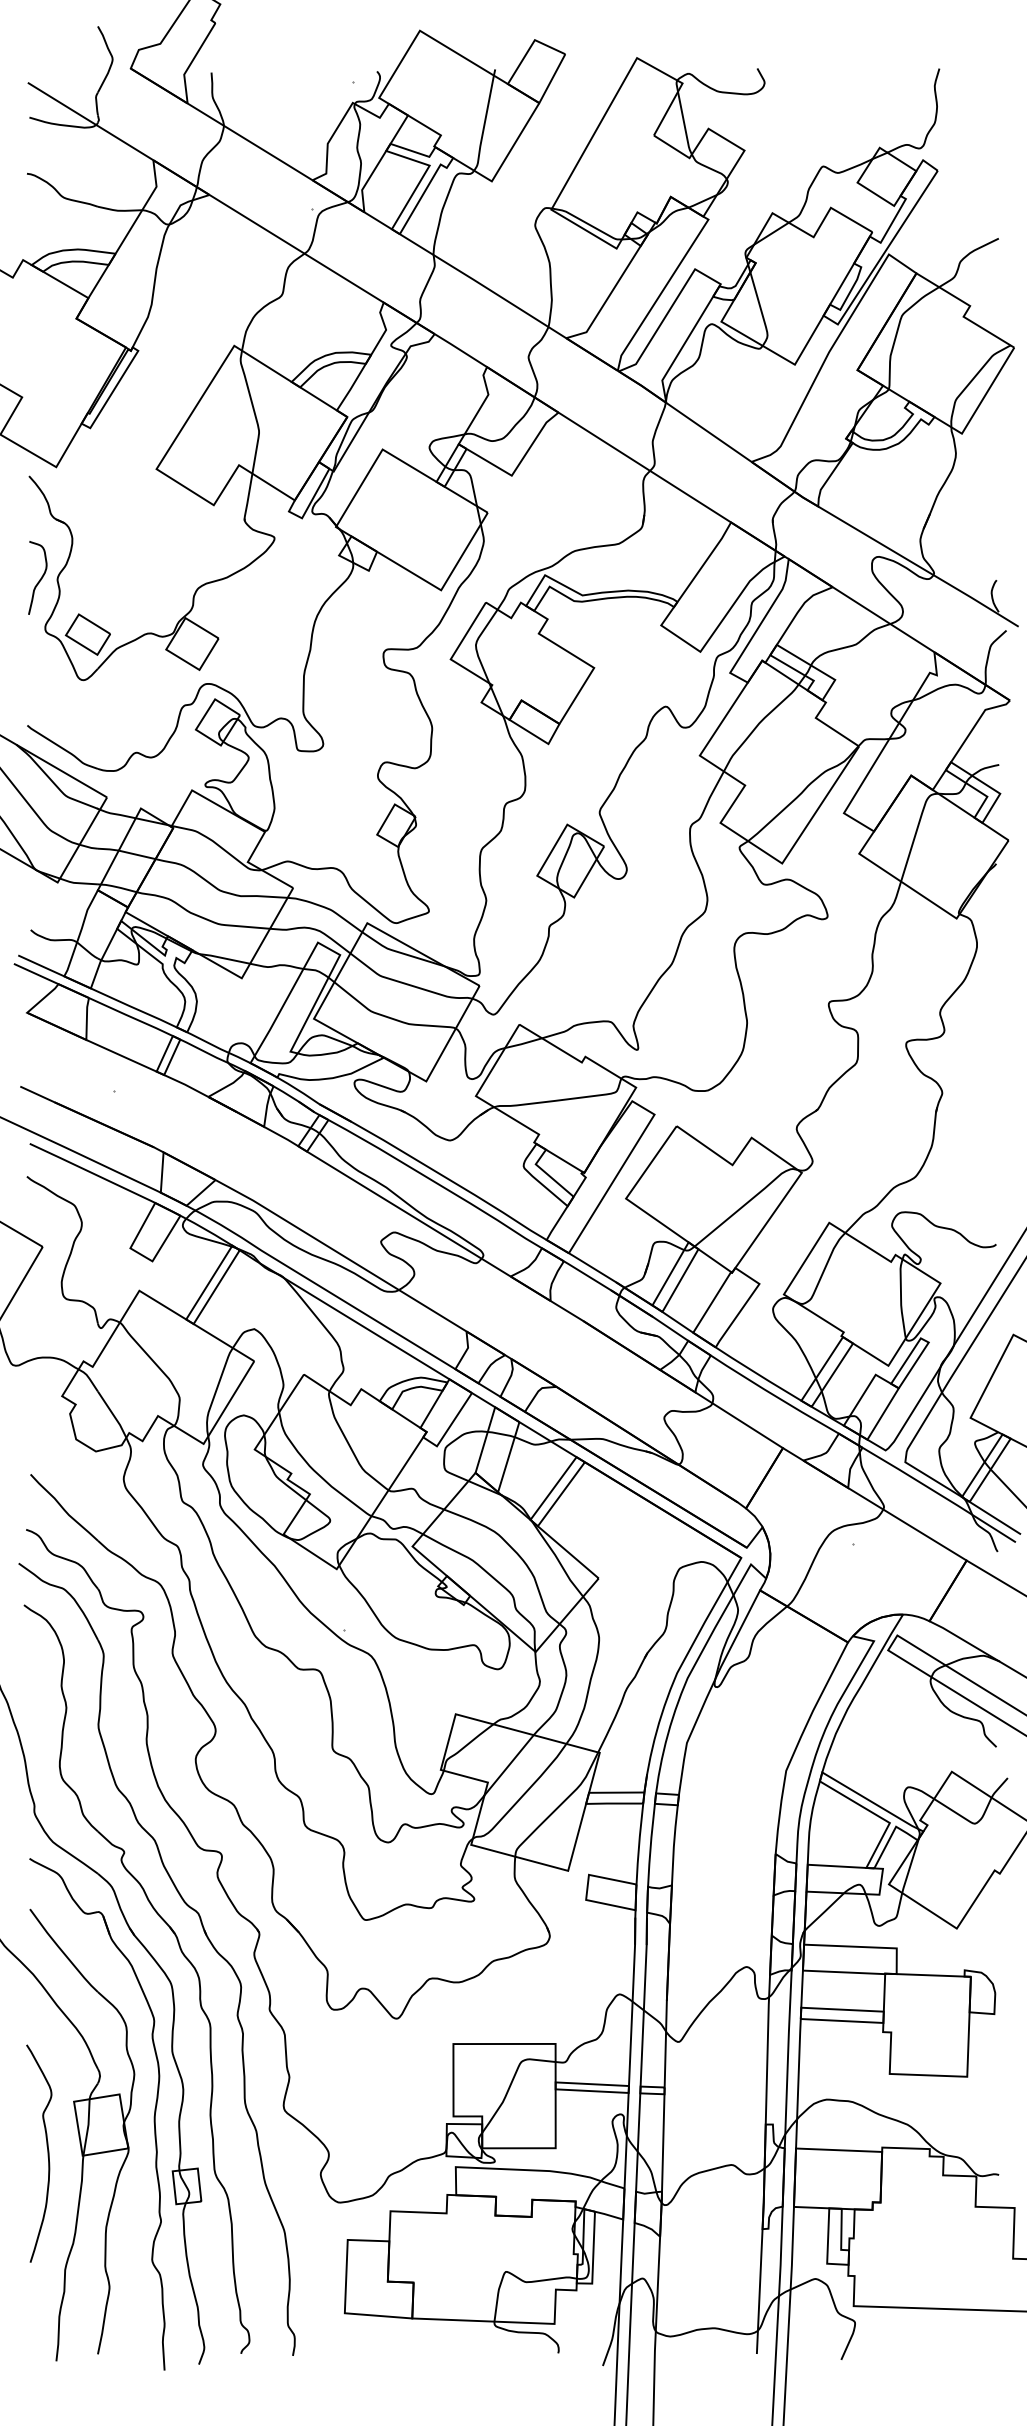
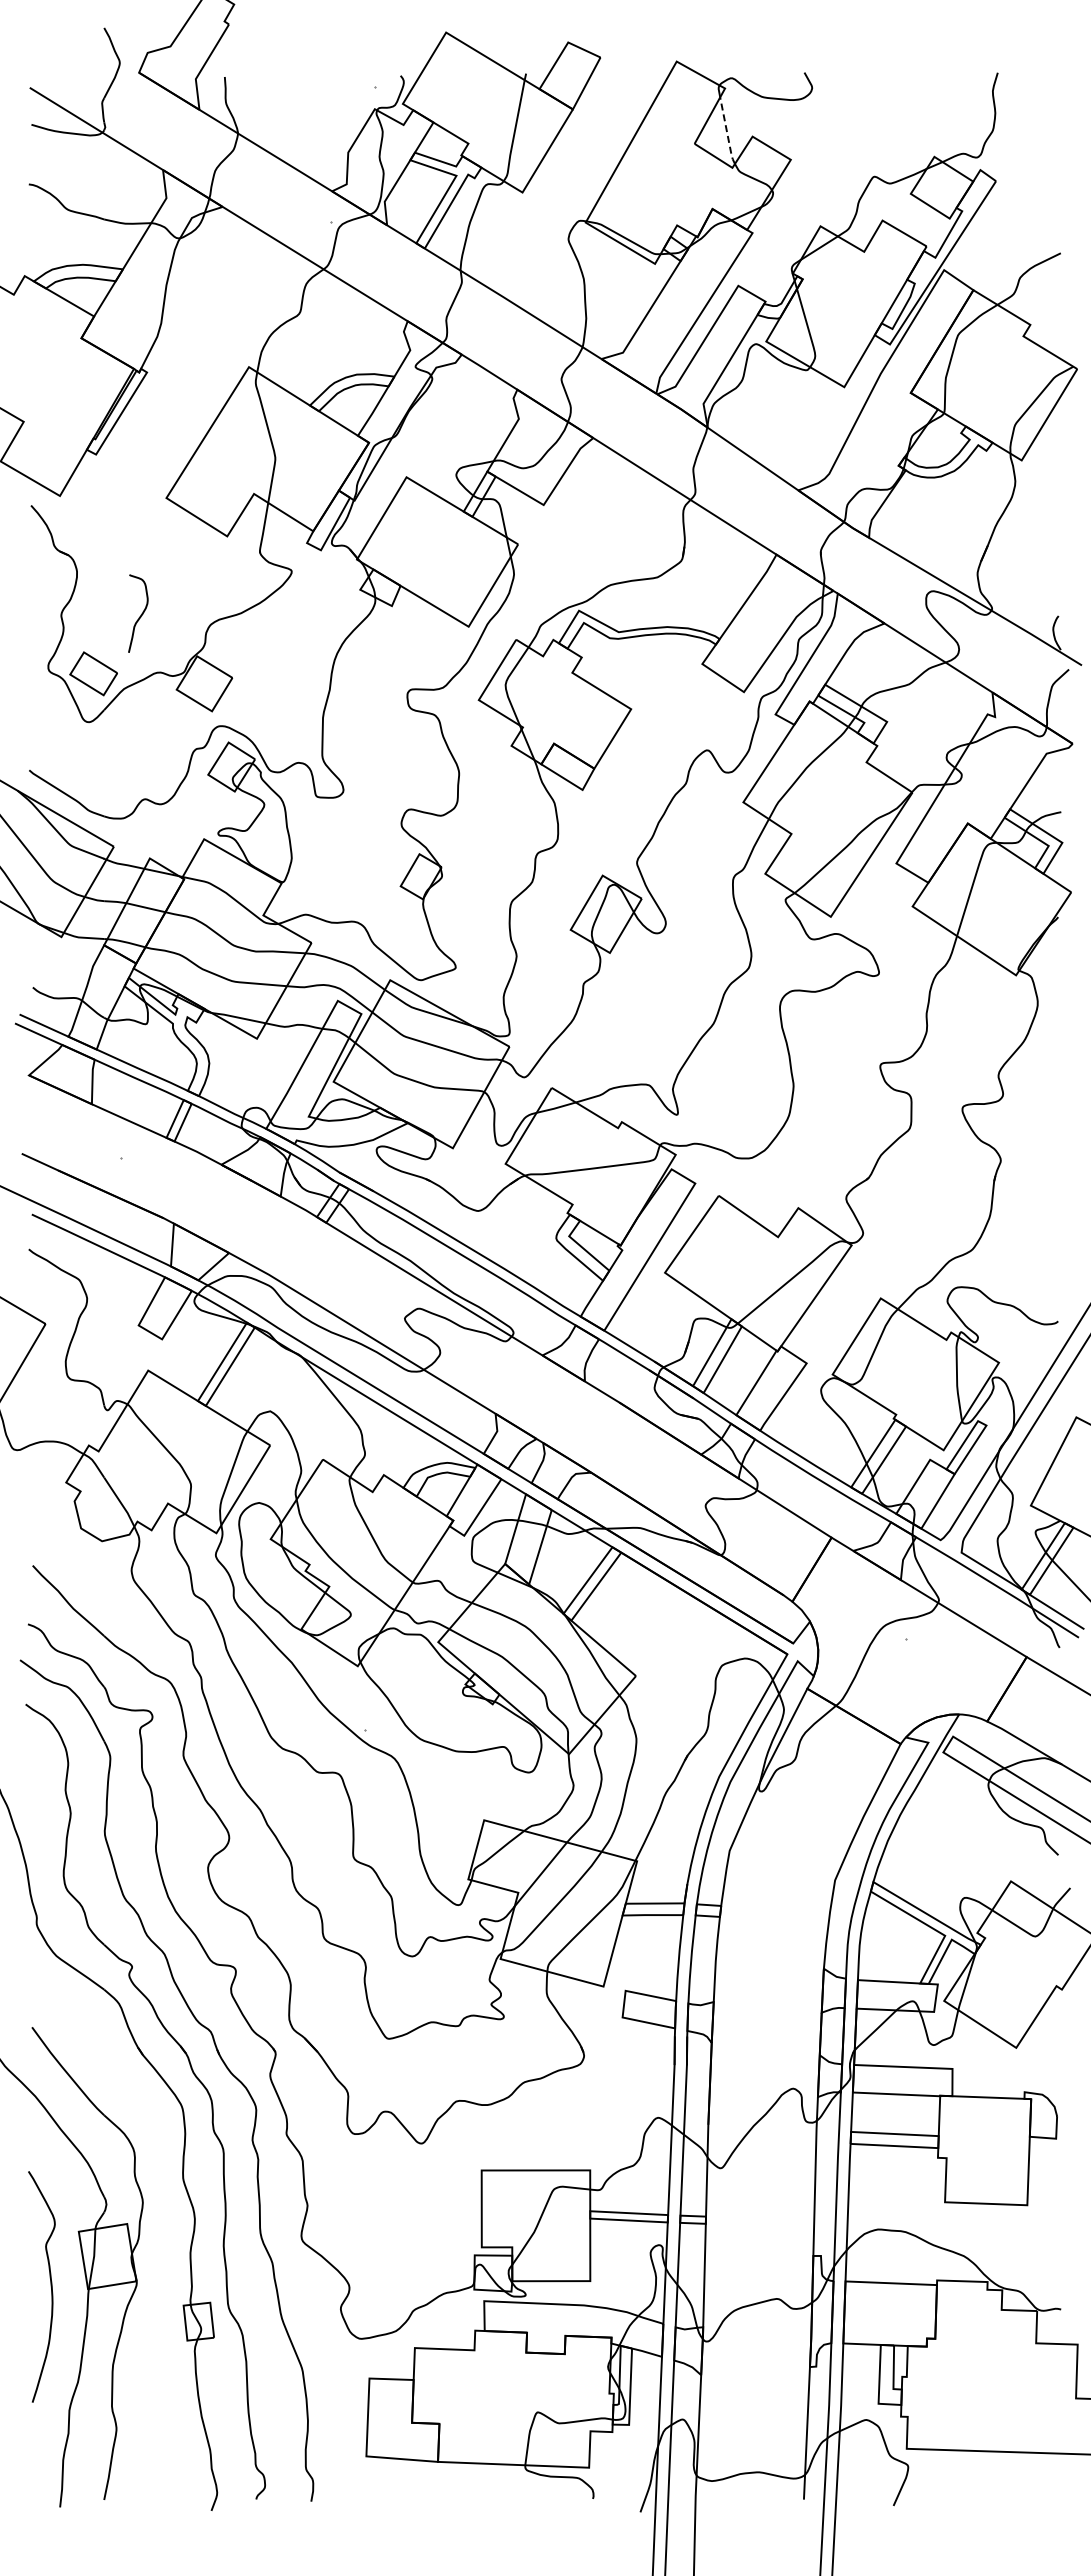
line: (684, 124) -> (727, 132), solid -> dashed
curve: (39, 579) -> (140, 615), moved
part: (153, 2114) -> (163, 2245), removed

